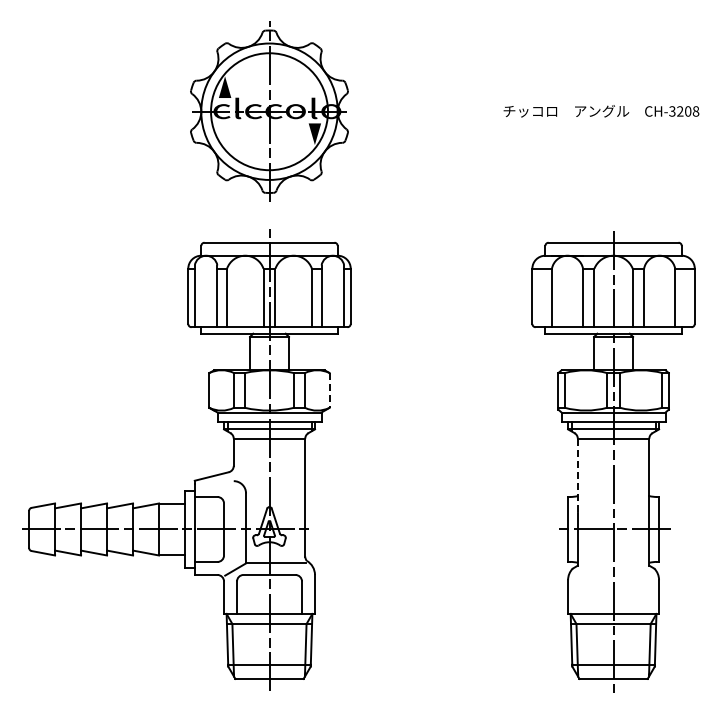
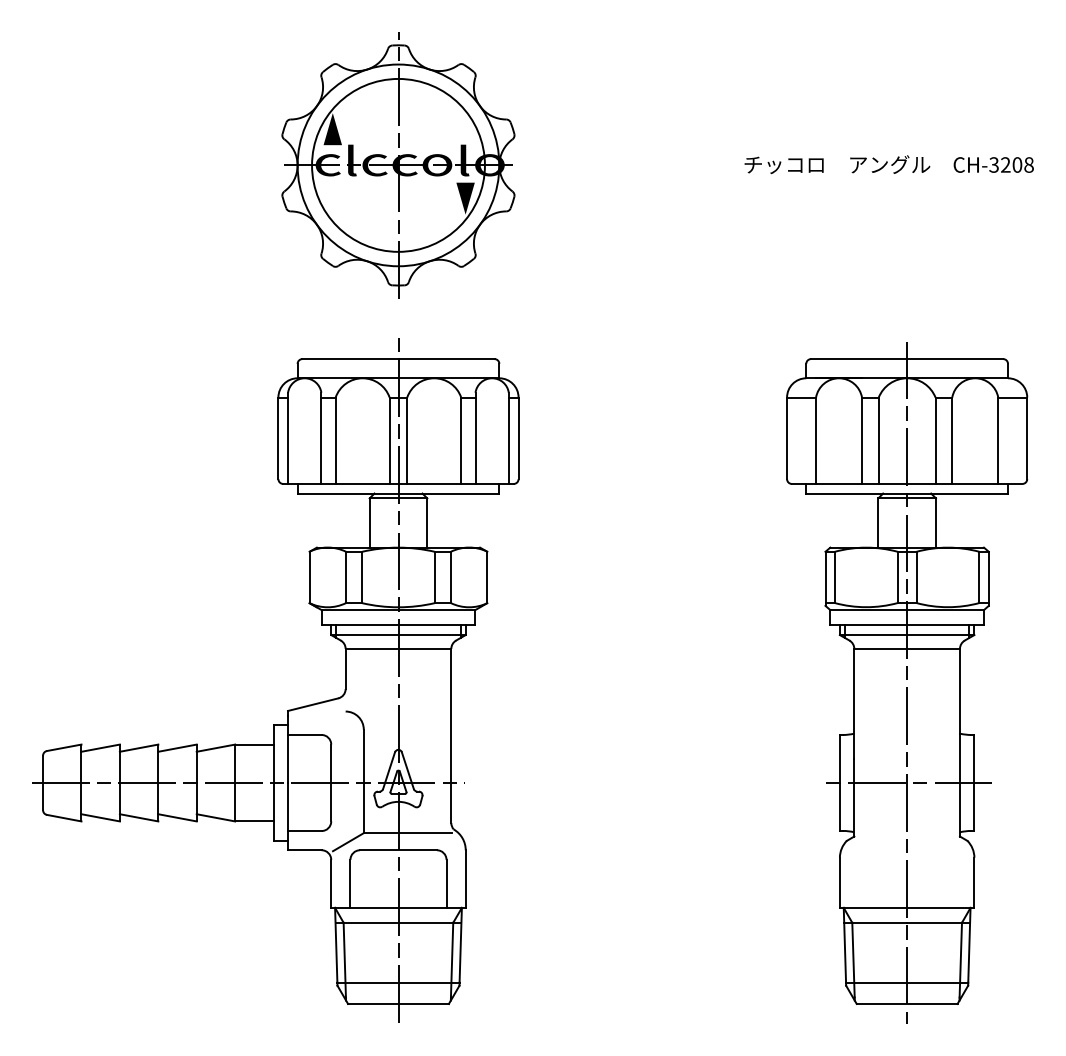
line: (329, 390) -> (487, 577), dashed -> solid
line: (577, 476) -> (853, 704), dashed -> solid

